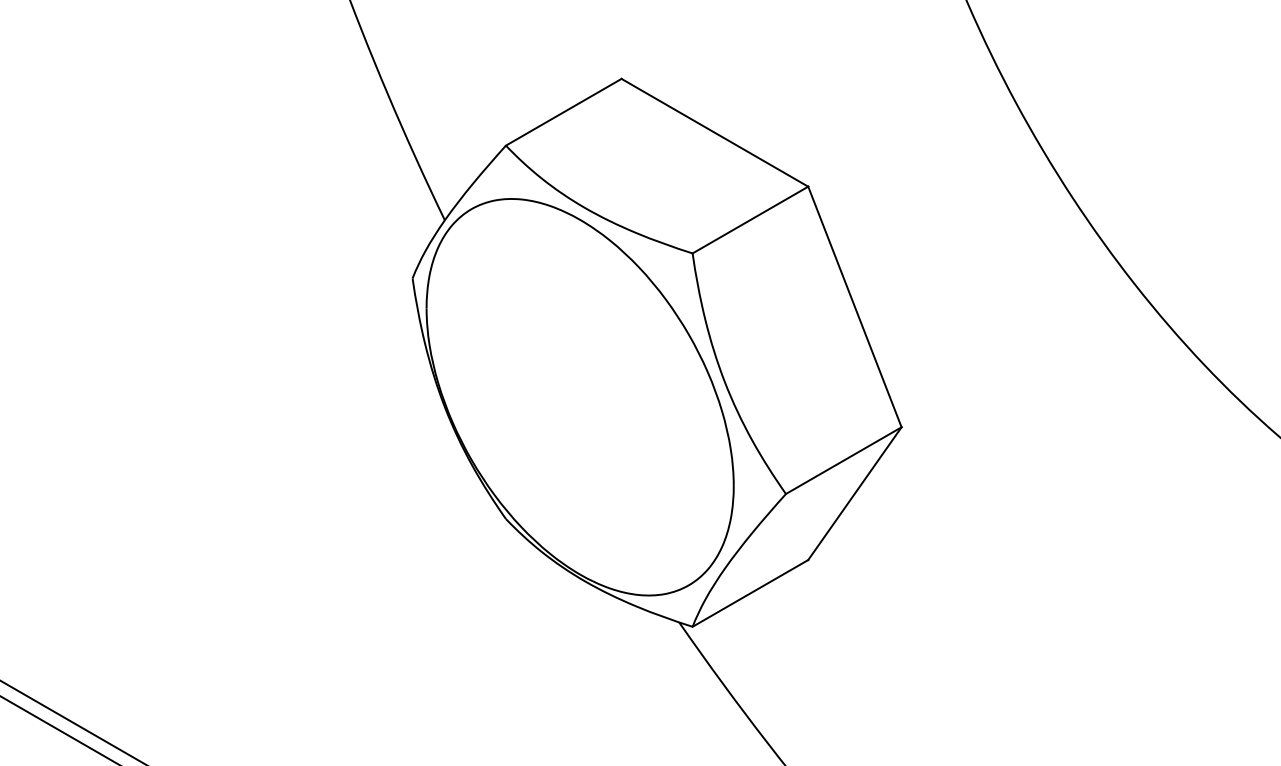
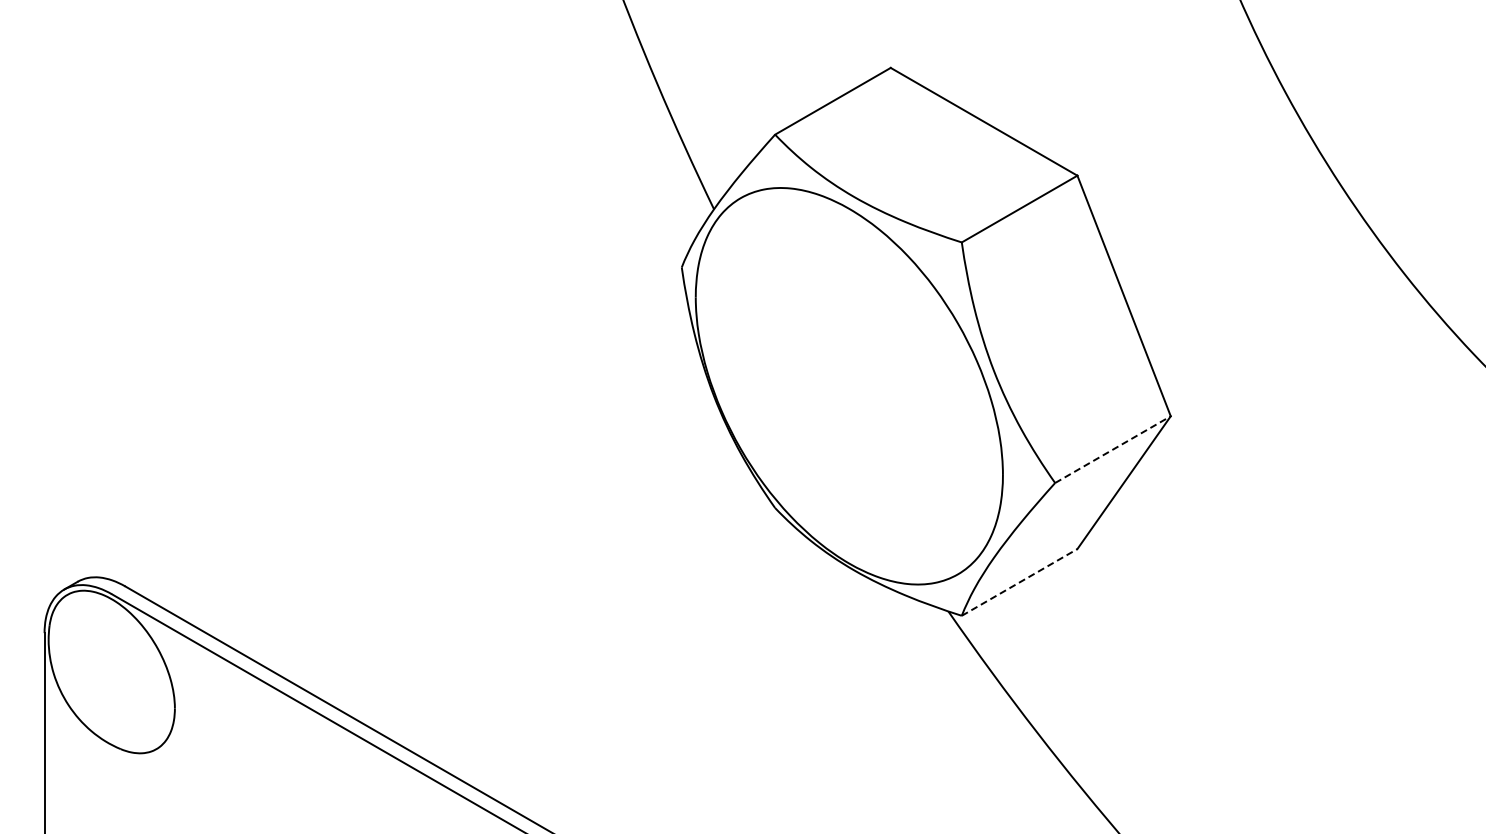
line: (843, 460) -> (1112, 449), solid -> dashed
line: (750, 593) -> (1019, 582), solid -> dashed

